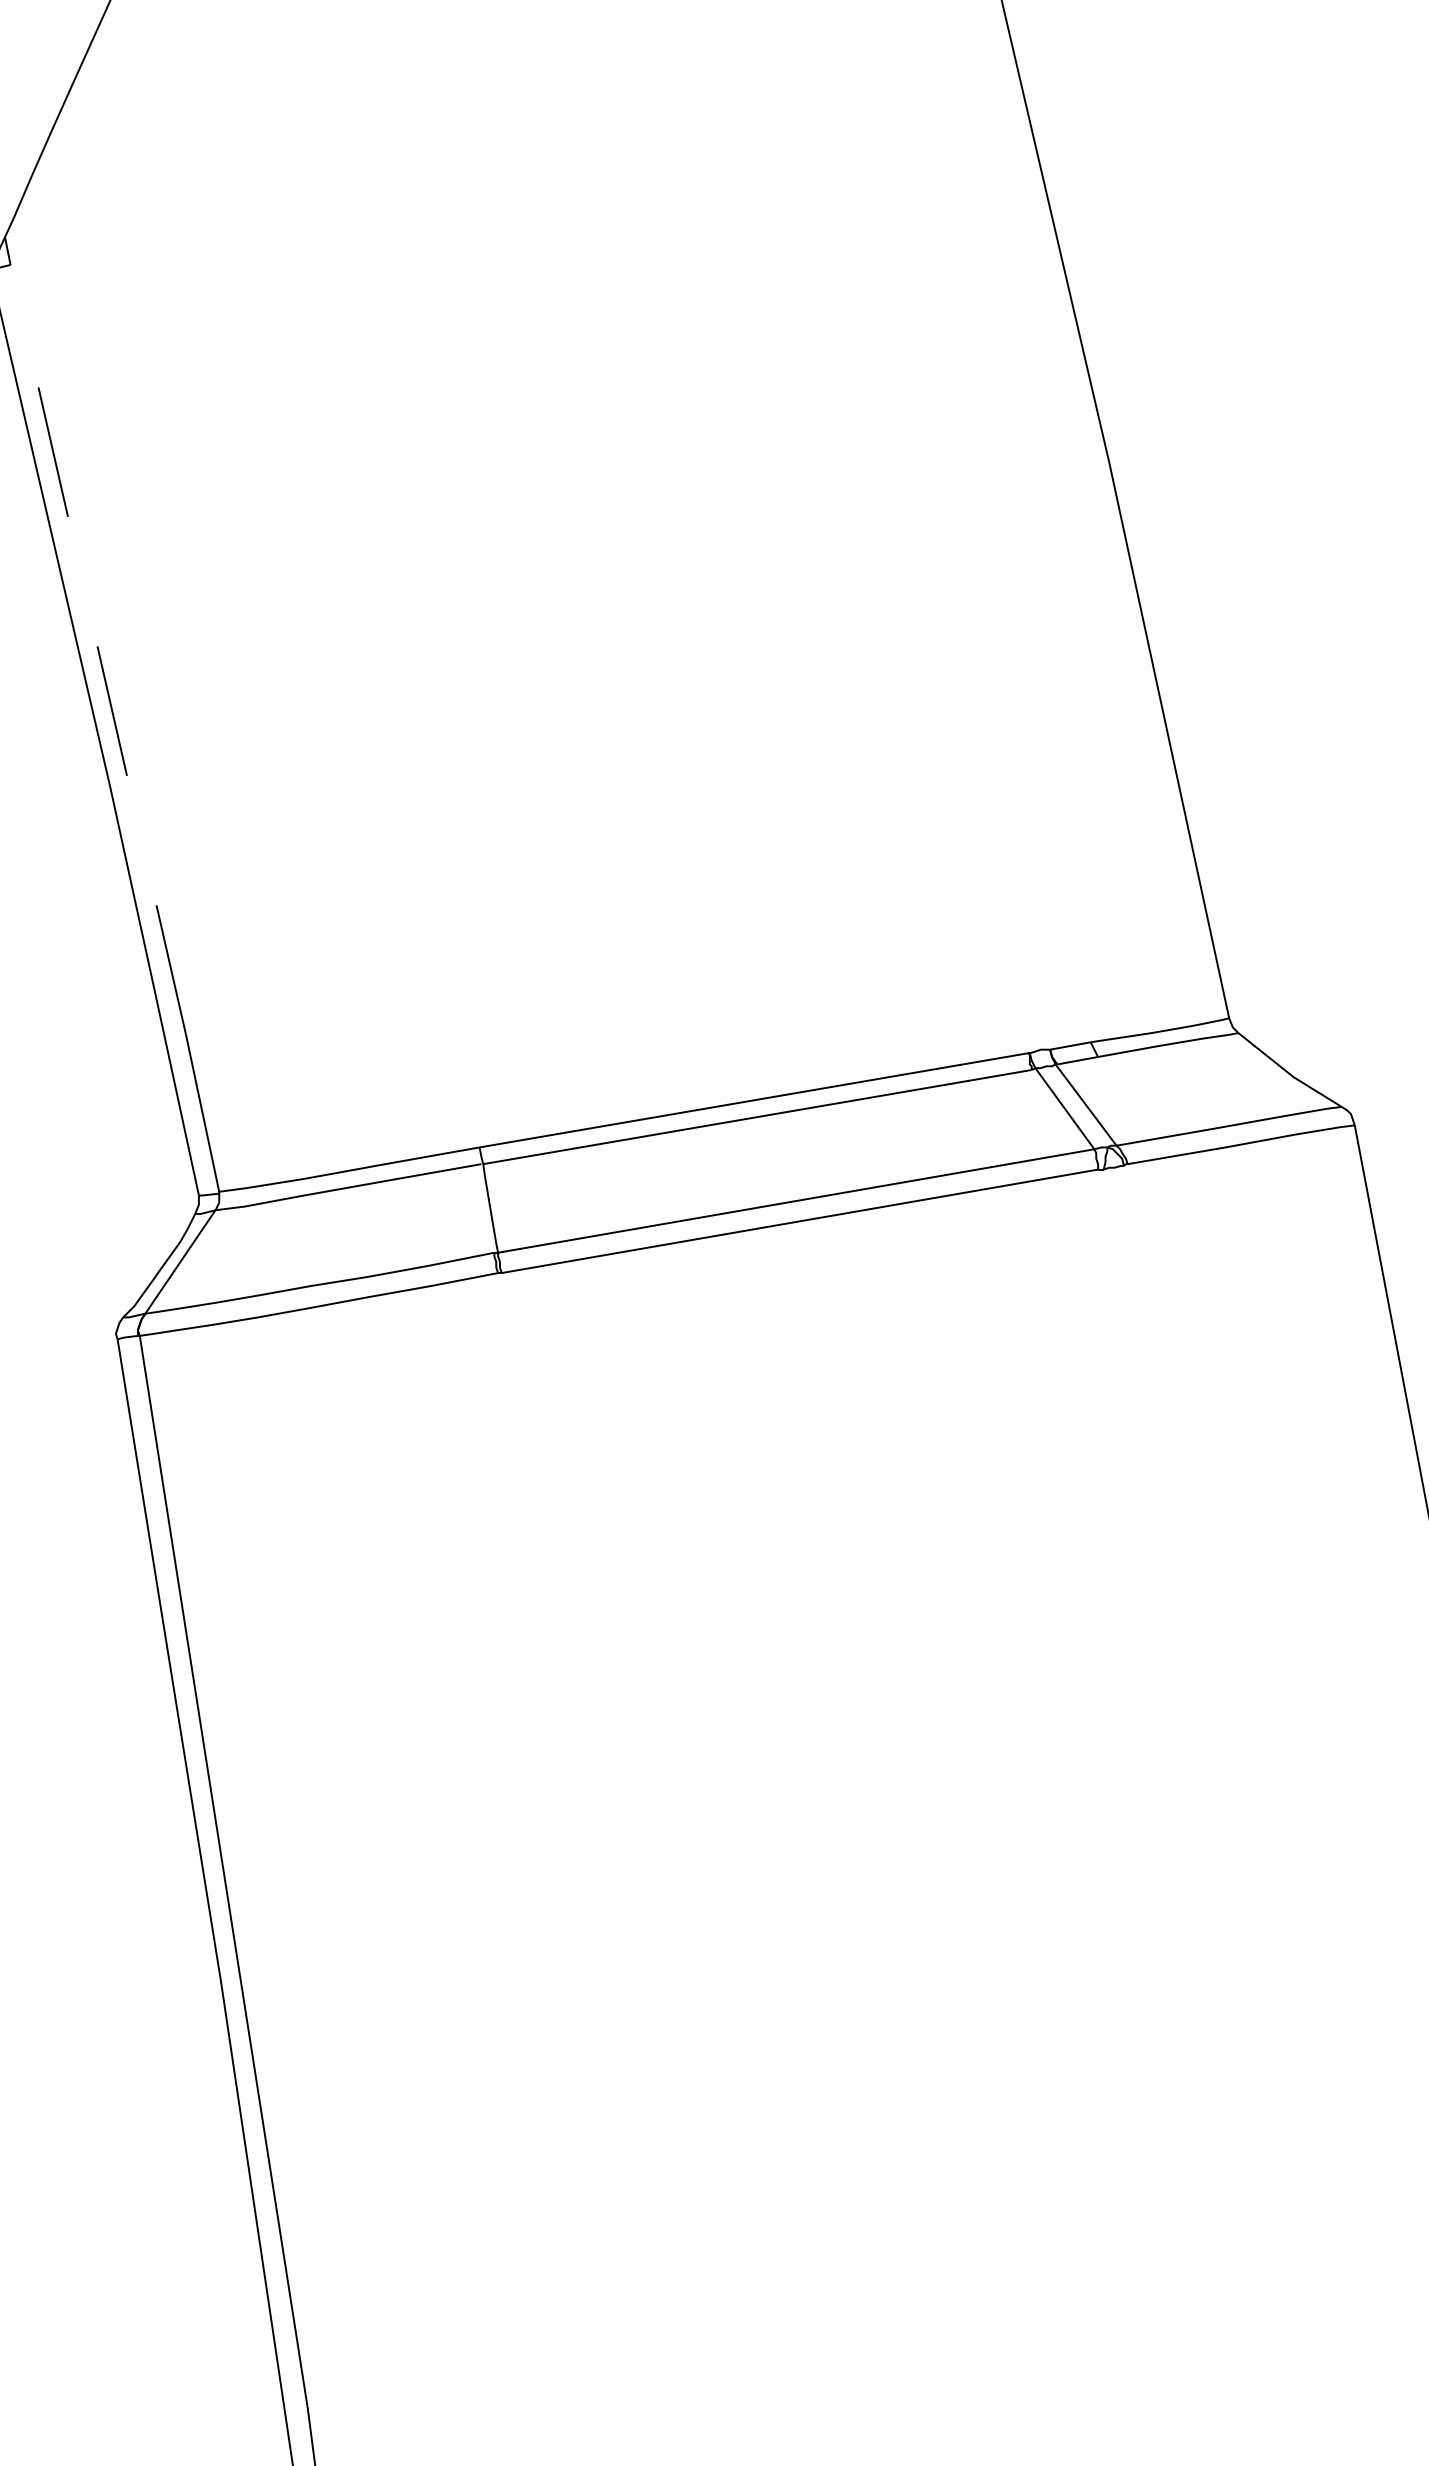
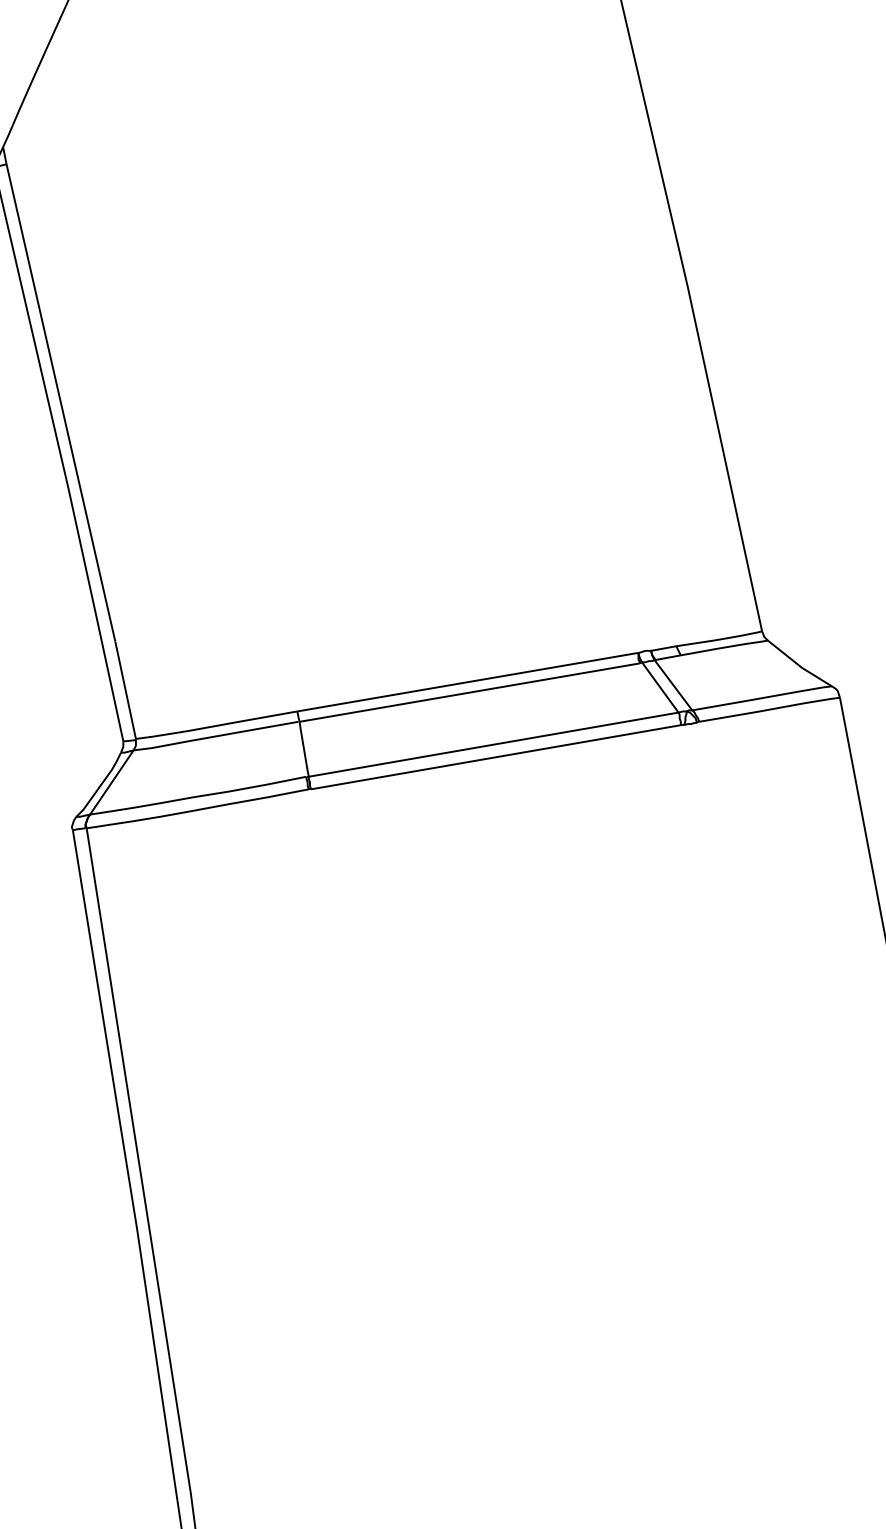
line: (97, 649) -> (60, 402), dashed -> solid

